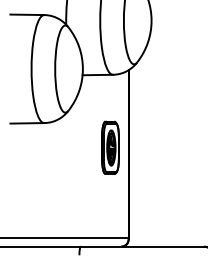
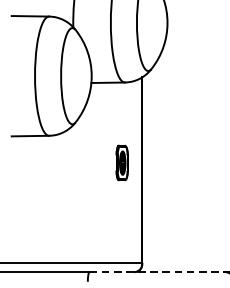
part: (110, 147) -> (122, 162), size x0.6
line: (142, 246) -> (157, 272), solid -> dashed

